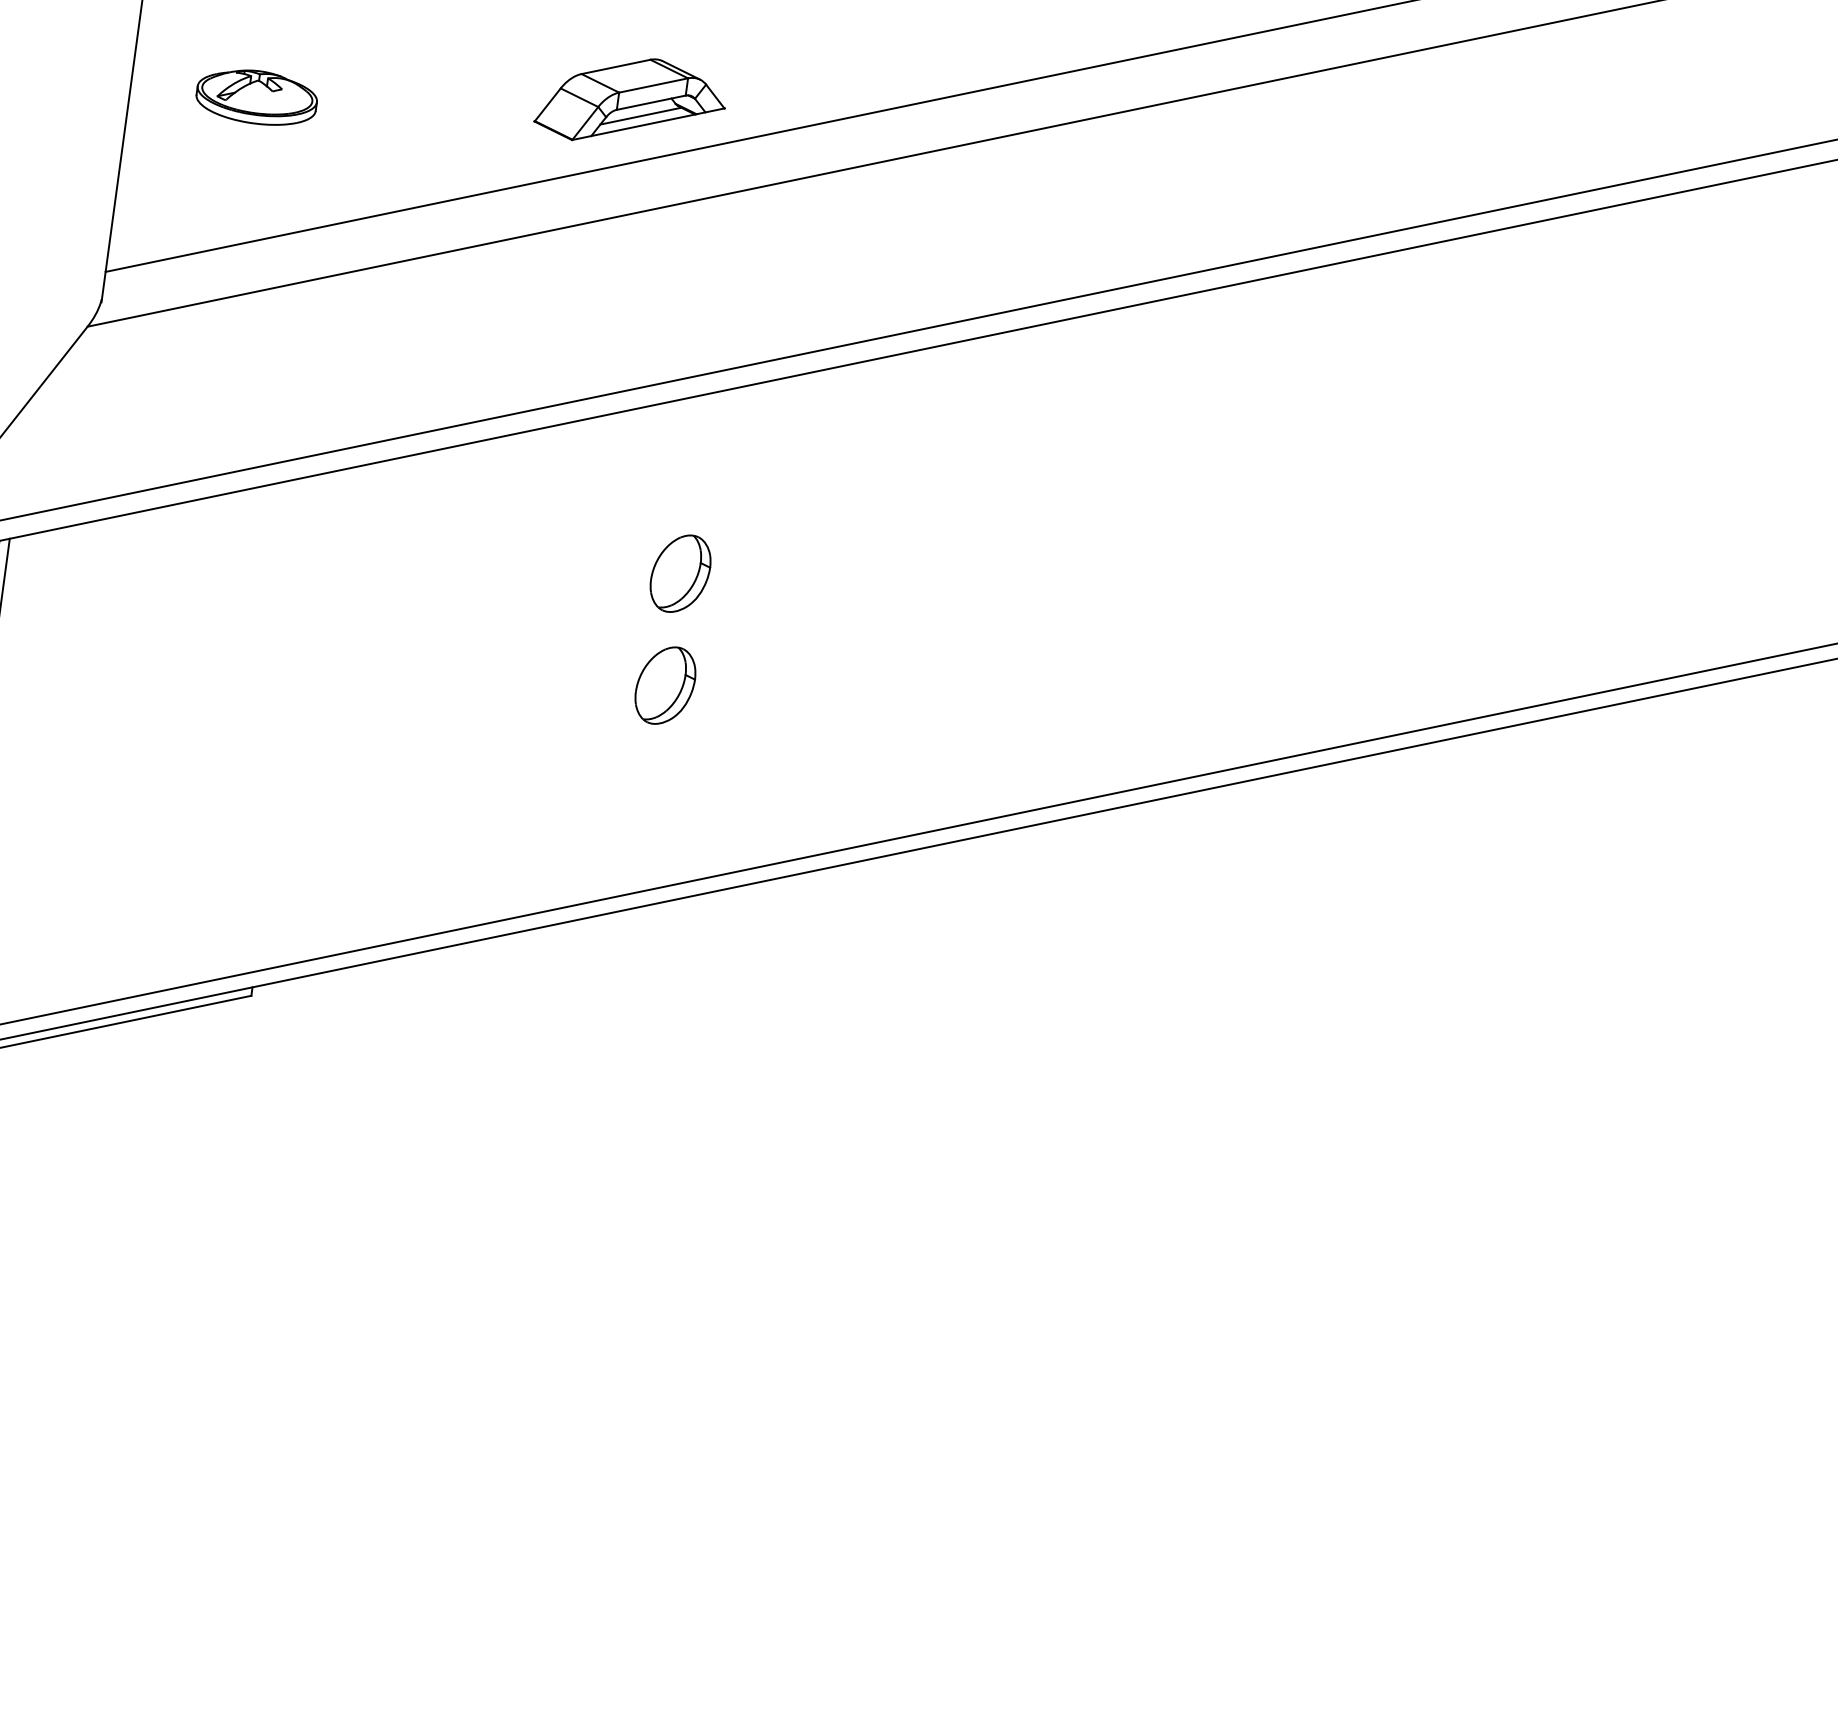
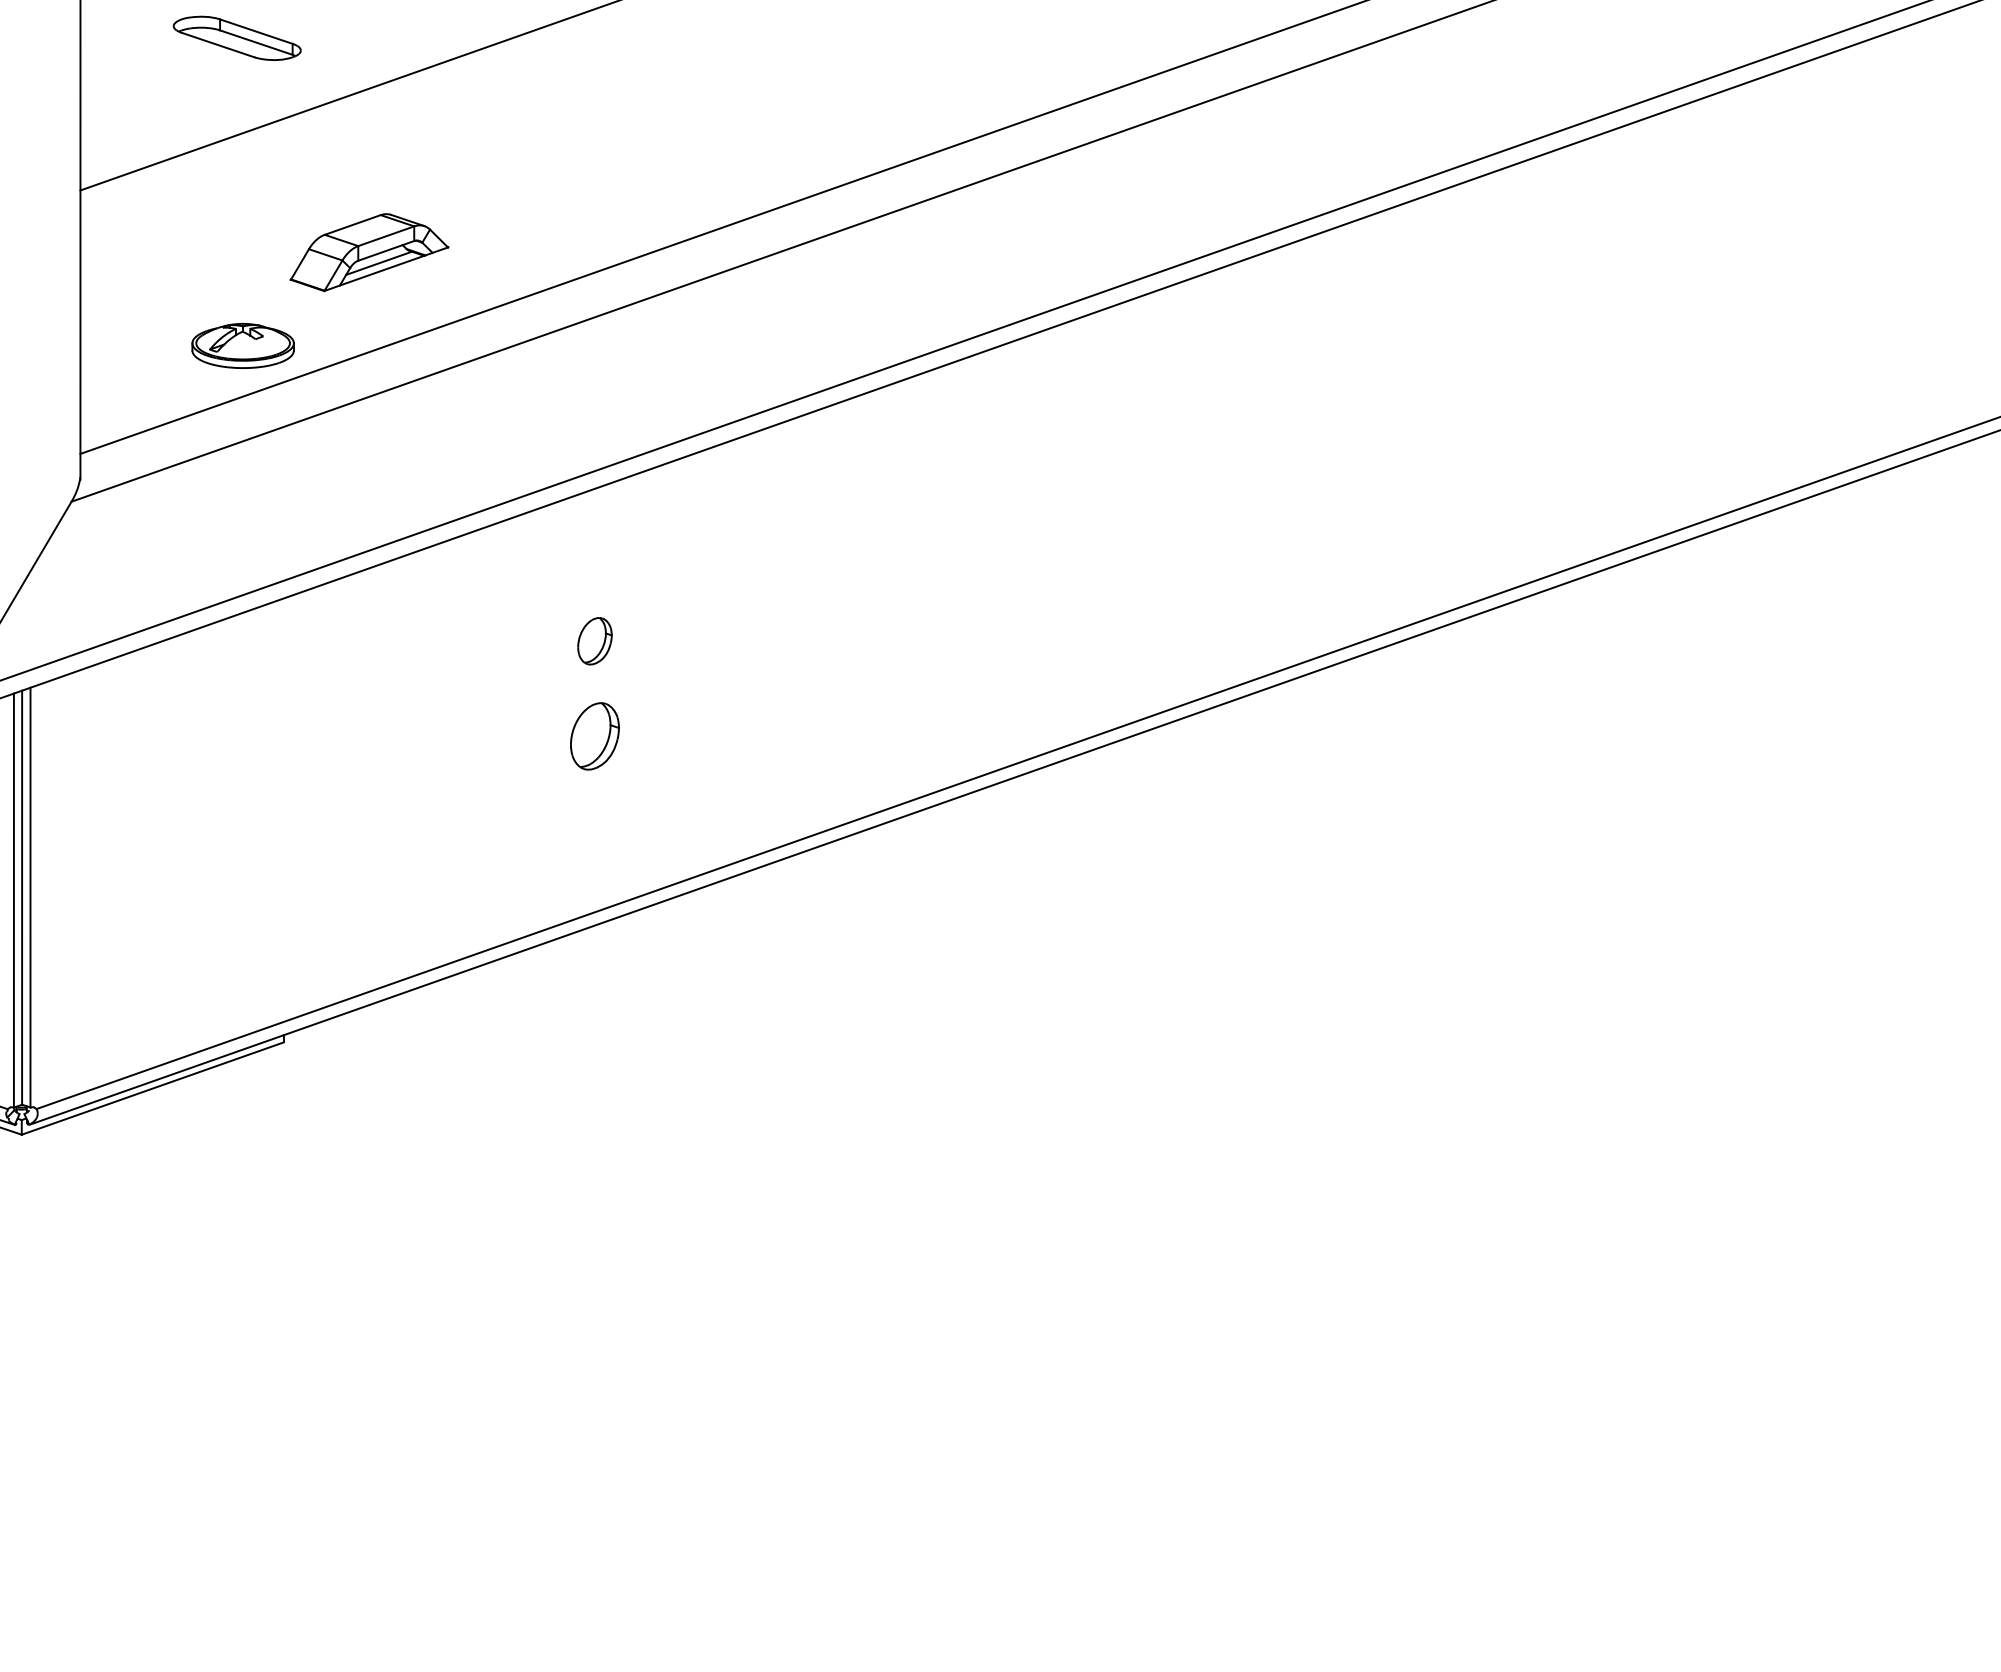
part: (256, 96) -> (242, 345), moved
part: (631, 101) -> (369, 252), moved
part: (680, 574) -> (594, 641), size x0.7

